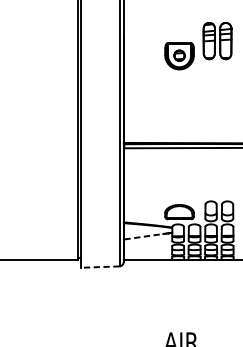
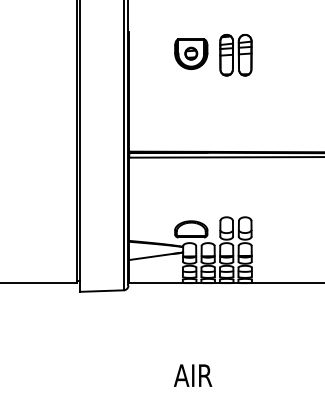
part: (217, 41) -> (235, 55), moved
line: (146, 236) -> (154, 256), dashed -> solid
line: (100, 267) -> (102, 291), dashed -> solid

